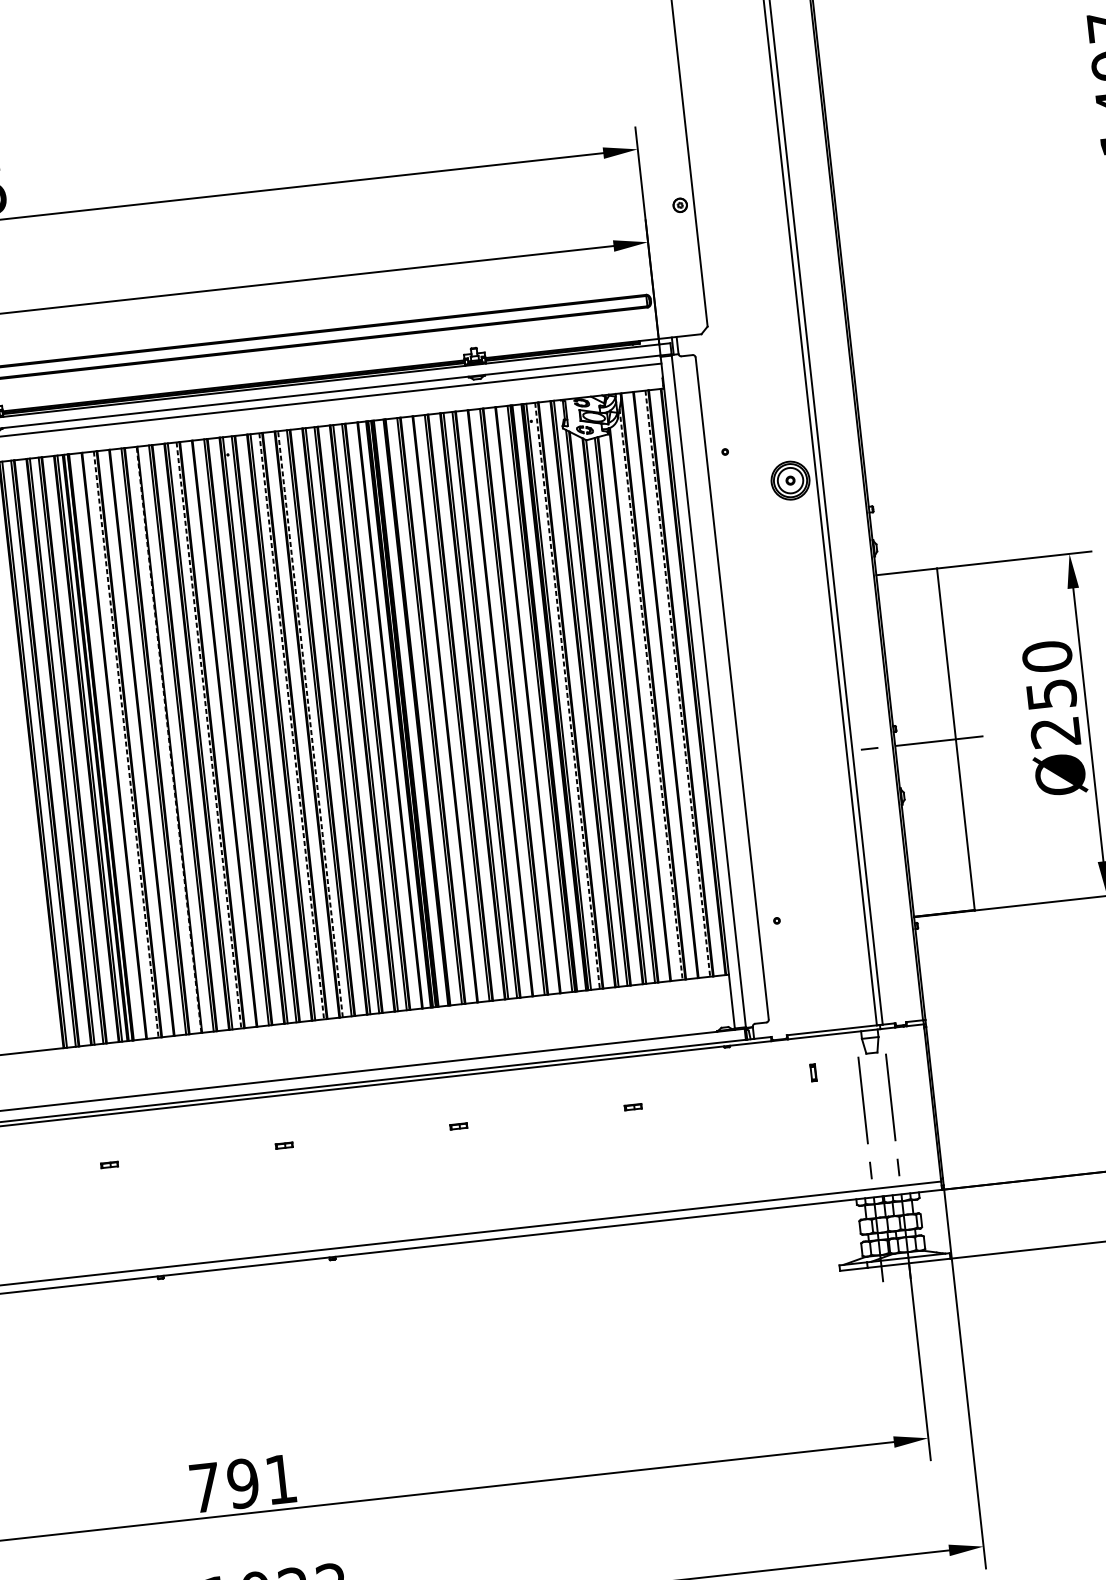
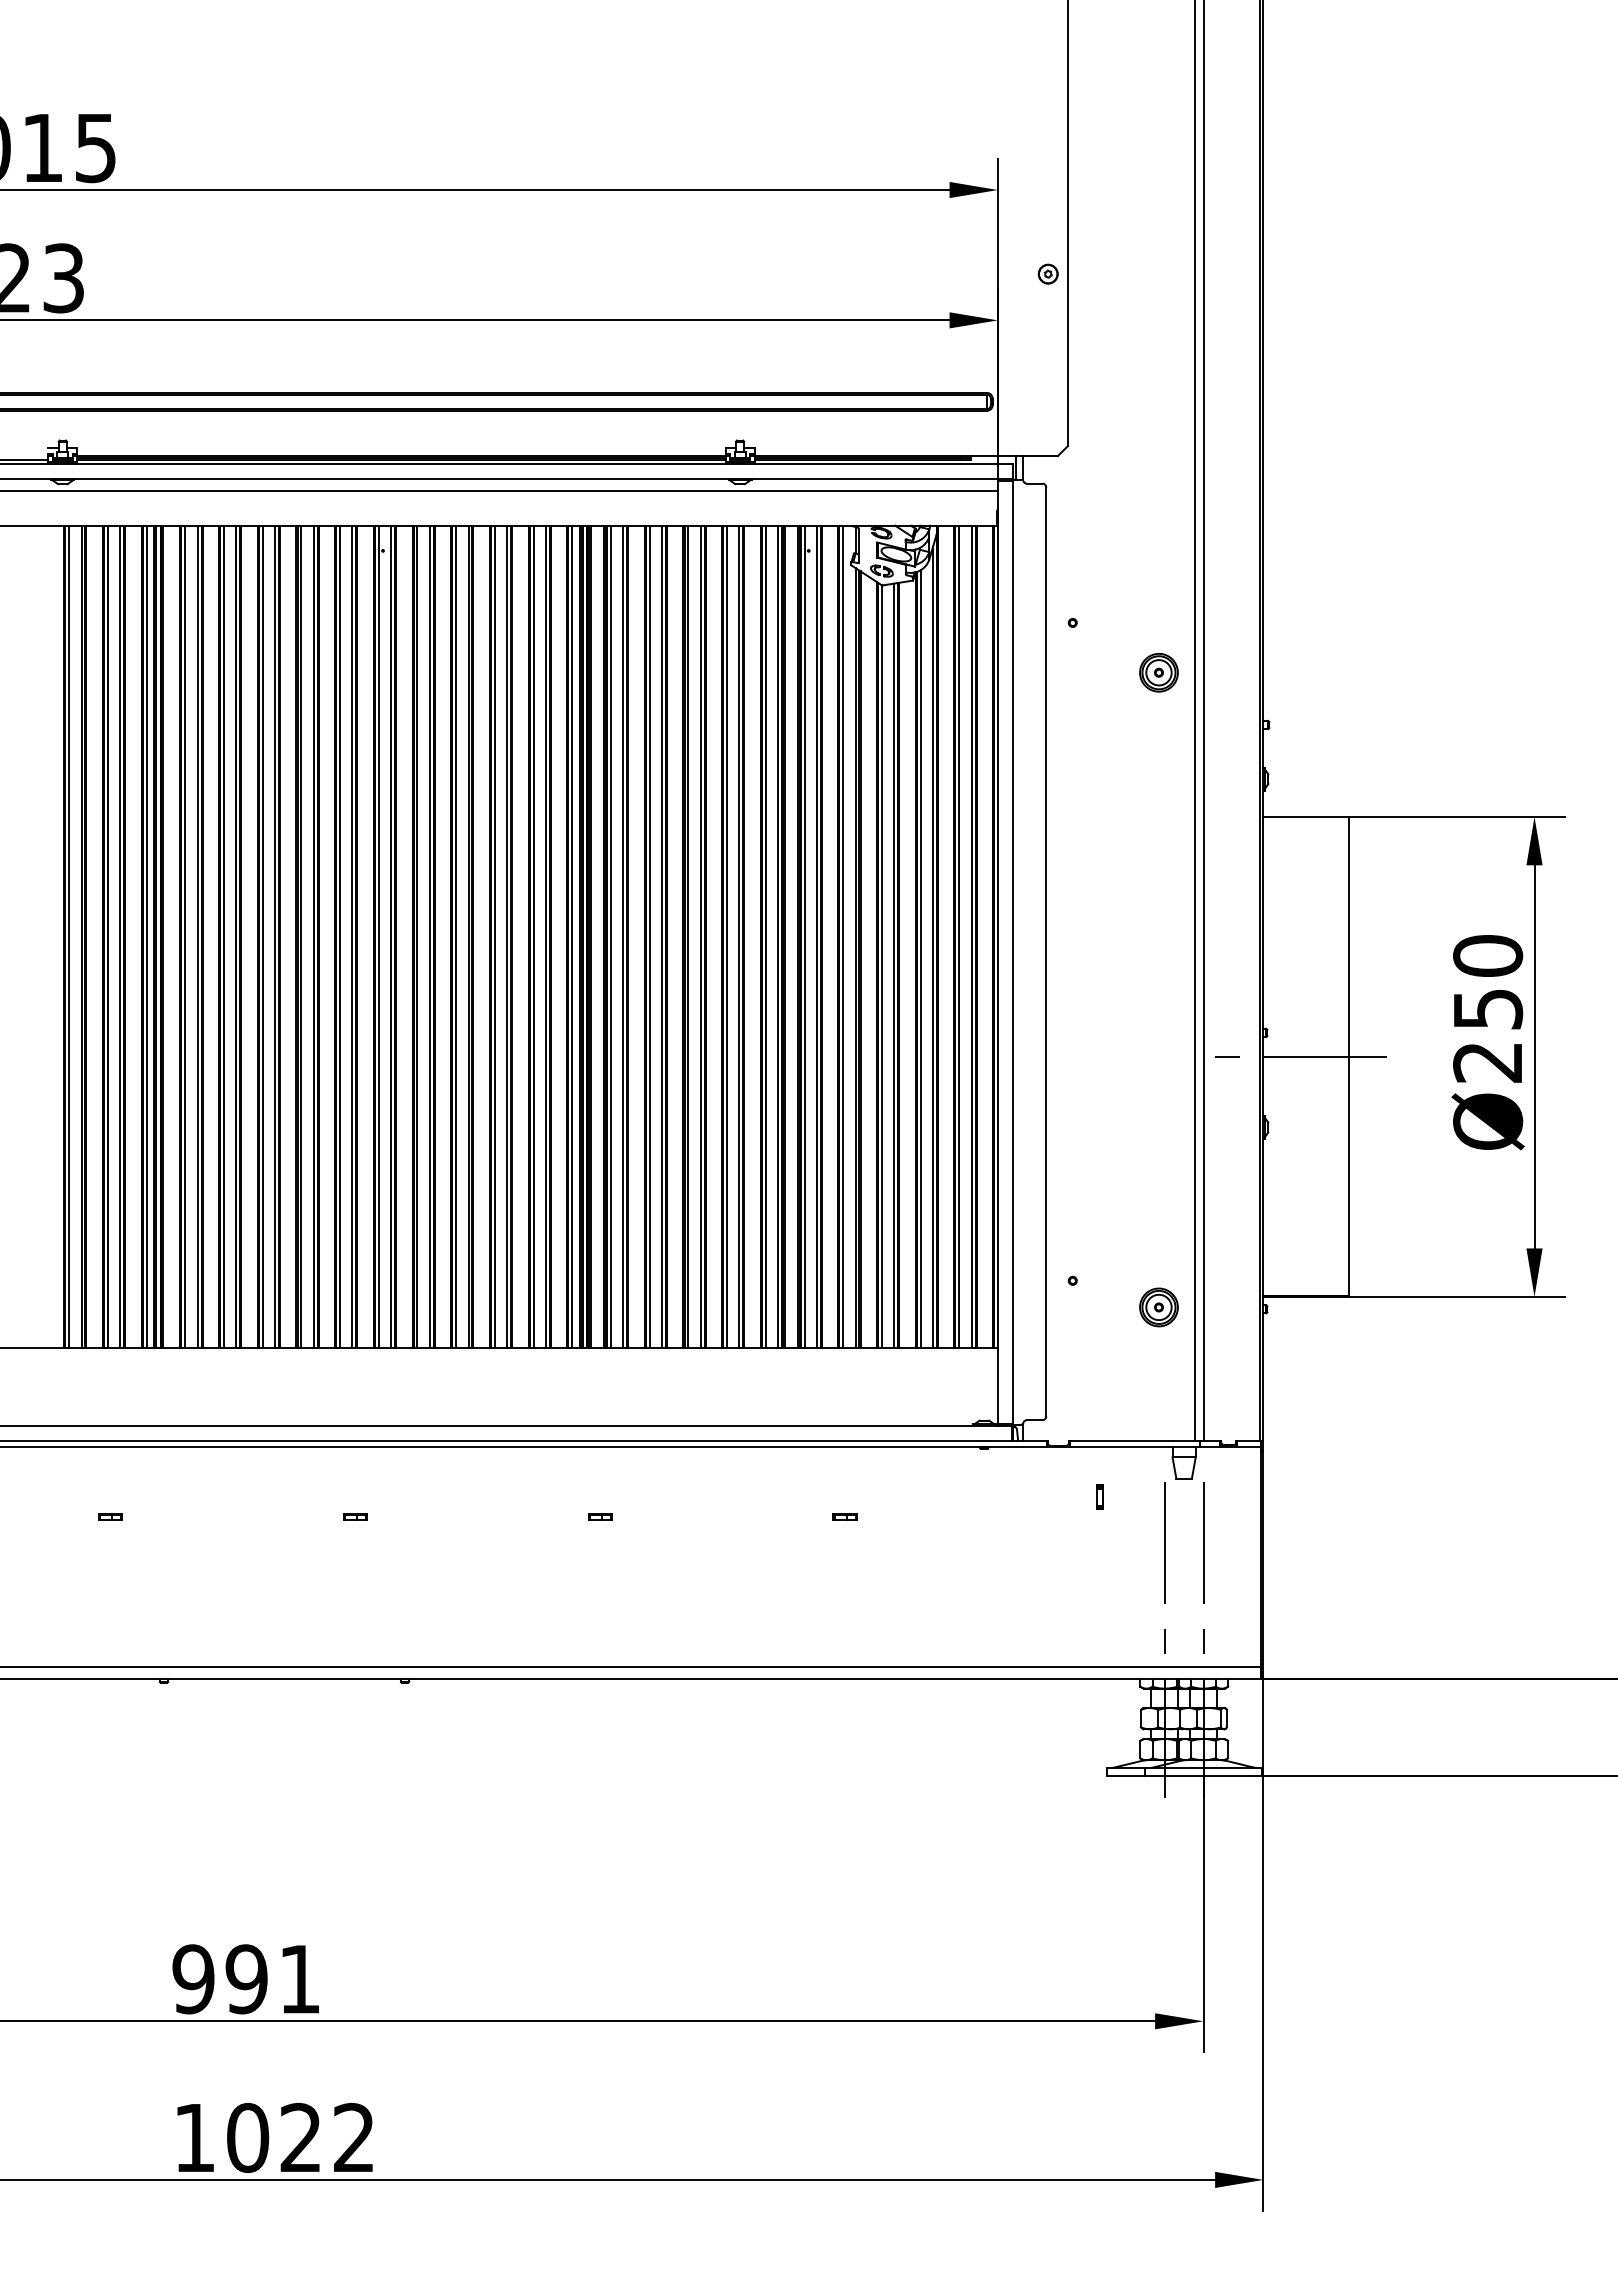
part: (790, 480) -> (1158, 672), size x0.71
line: (669, 684) -> (959, 936), added
line: (677, 684) -> (971, 937), dashed -> solid
line: (650, 695) -> (932, 948), dashed -> solid
line: (567, 696) -> (816, 937), dashed -> solid
line: (530, 699) -> (765, 936), added
line: (503, 702) -> (727, 936), added
line: (643, 703) -> (920, 959), added
line: (448, 708) -> (649, 936), added
line: (420, 711) -> (610, 936), added
line: (393, 714) -> (572, 936), added
line: (310, 723) -> (456, 936), dashed -> solid
line: (291, 726) -> (429, 937), dashed -> solid
line: (227, 733) -> (340, 936), added
line: (208, 735) -> (313, 937), dashed -> solid
line: (168, 739) -> (257, 936), dashed -> solid
line: (172, 739) -> (262, 936), added
line: (144, 742) -> (223, 936), added
line: (117, 745) -> (185, 936), added
line: (126, 745) -> (197, 937), dashed -> solid
part: (840, 933) -> (1158, 1307), added
text: (205, 1487) -> (193, 1979), 791 -> 991

